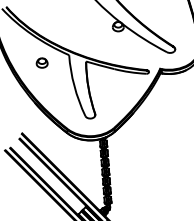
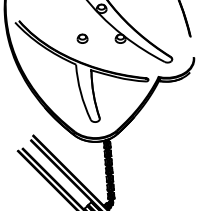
part: (42, 62) -> (82, 38), moved

